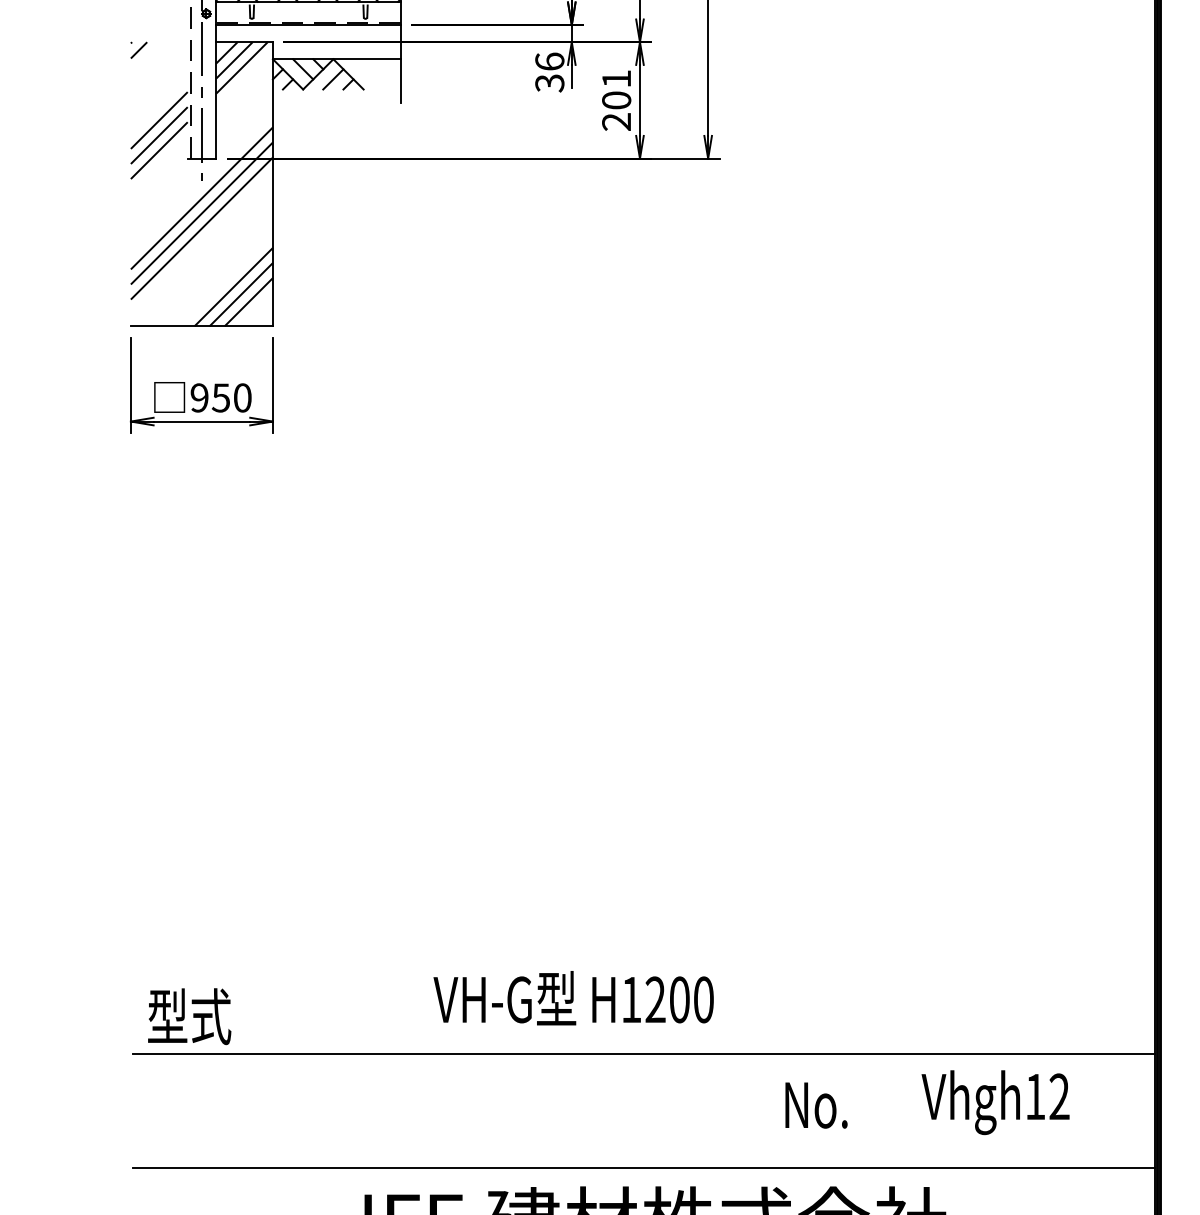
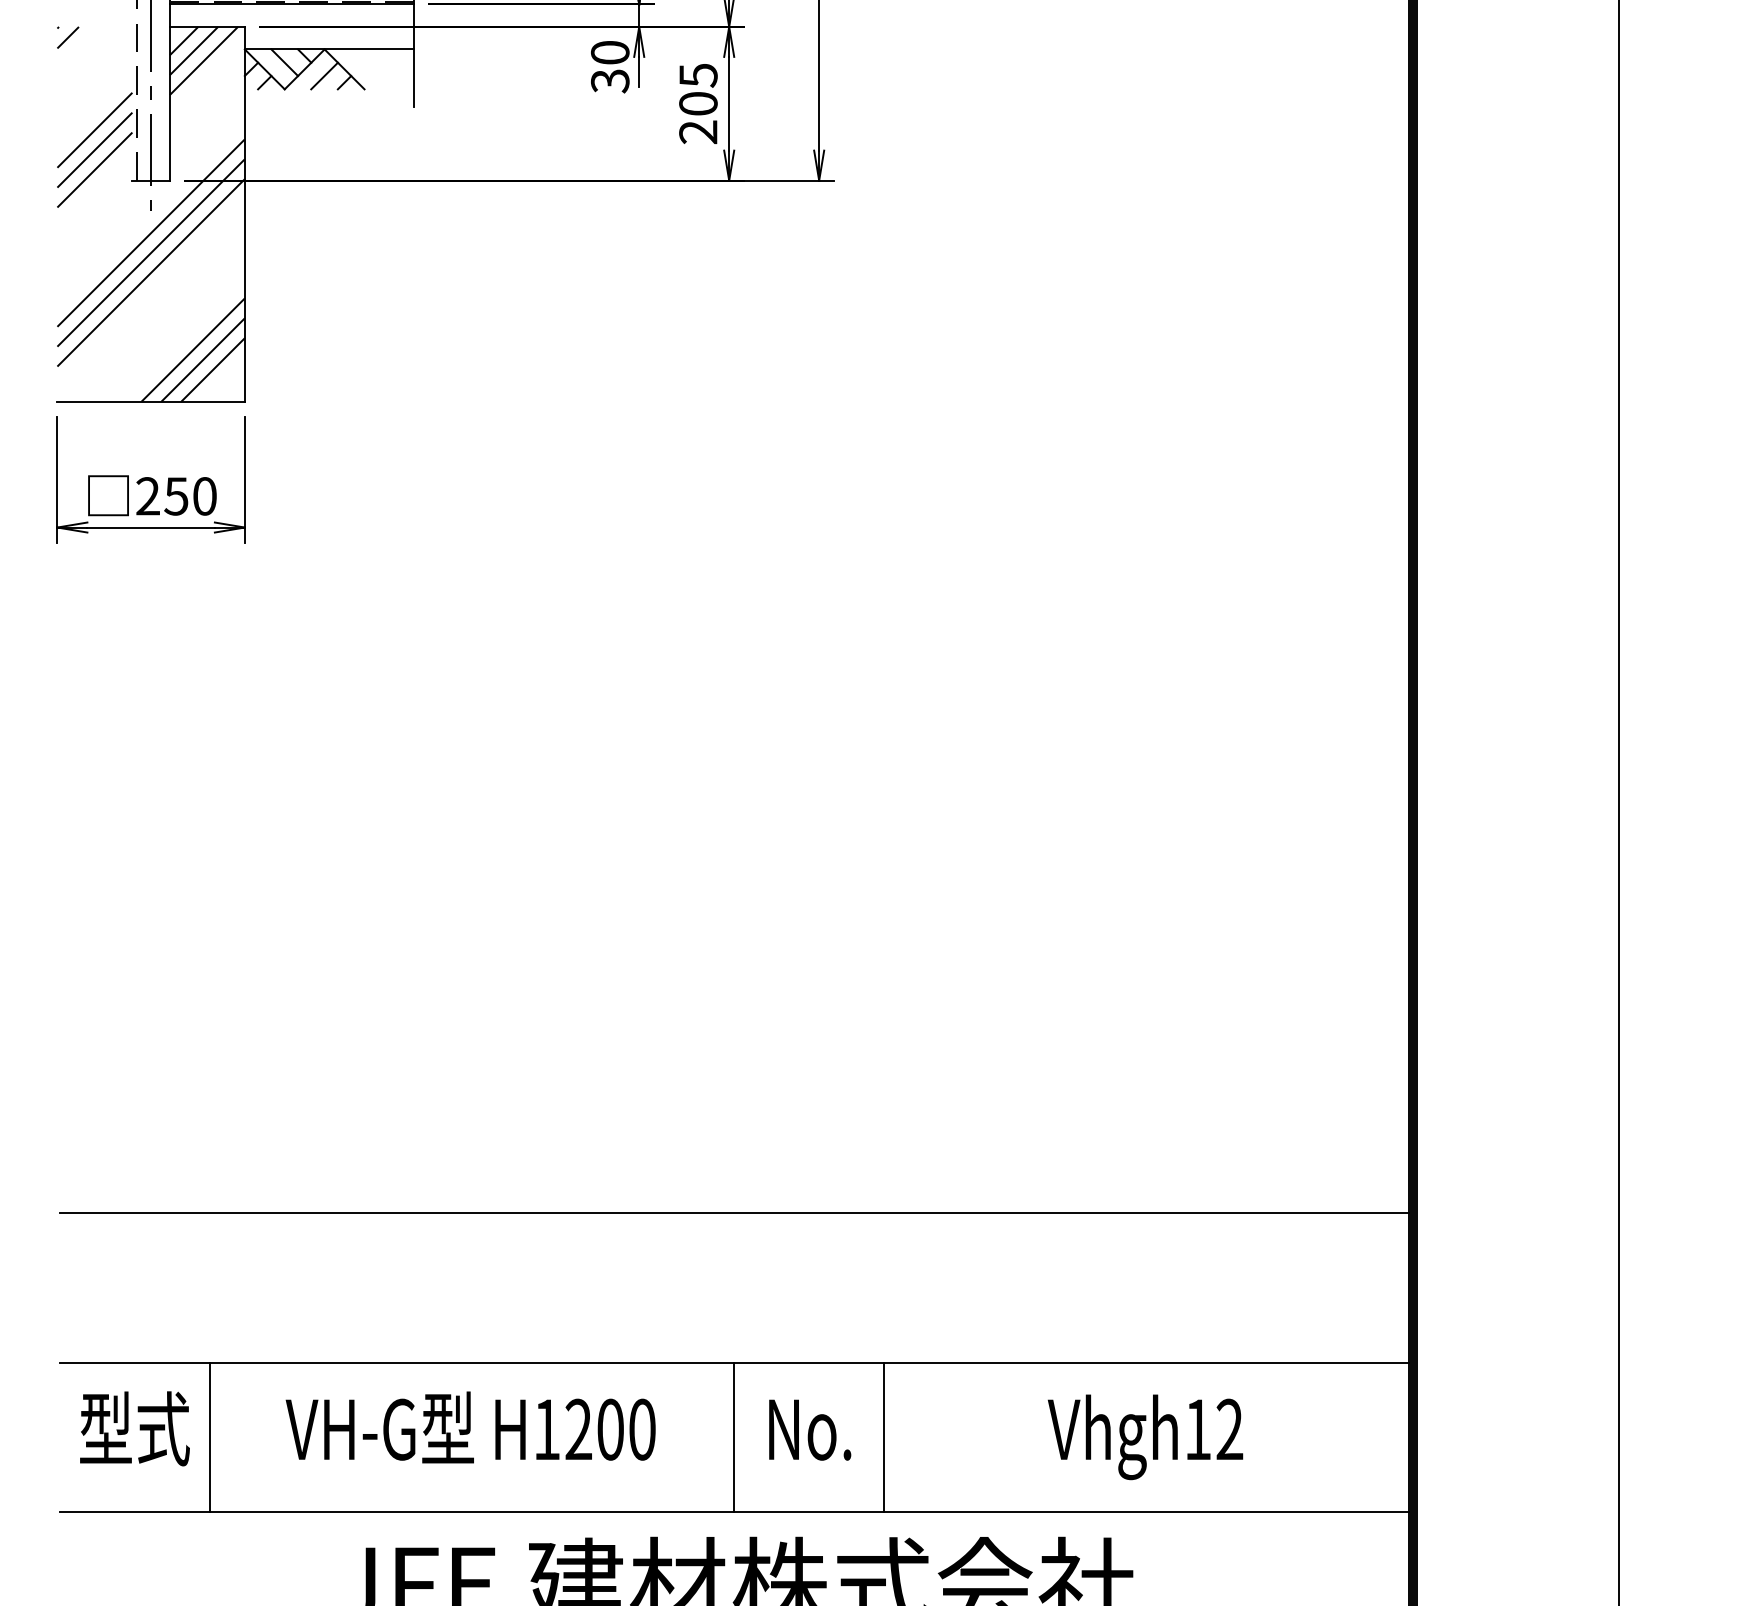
text: (550, 61) -> (610, 52), 36 -> 30
text: (616, 79) -> (698, 75), 201 -> 205
text: (199, 398) -> (147, 496), 950 -> 250
line: (643, 940) -> (734, 1212), added
text: (573, 998) -> (470, 1427), moved
text: (189, 1016) -> (134, 1428), moved
text: (995, 1102) -> (1145, 1437), moved
text: (816, 1105) -> (810, 1429), moved
line: (246, 1111) -> (209, 1437), added
line: (643, 1111) -> (734, 1437), added
line: (757, 1111) -> (884, 1437), added

